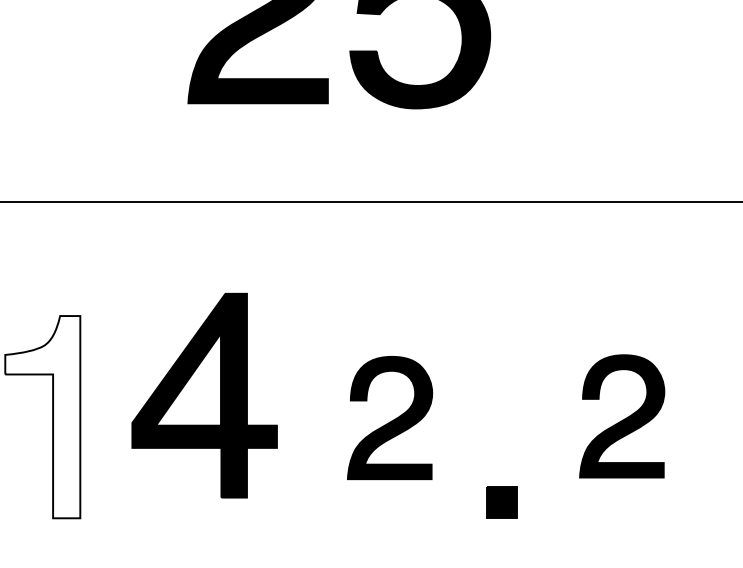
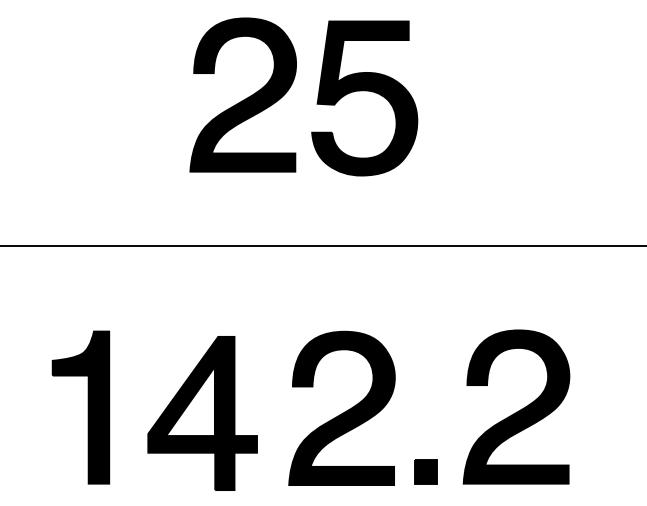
part: (204, 395) -> (202, 413), moved
part: (622, 415) -> (516, 406), size x1.67
fill: (42, 417) -> (80, 407), added
part: (389, 417) -> (341, 407), size x1.67

